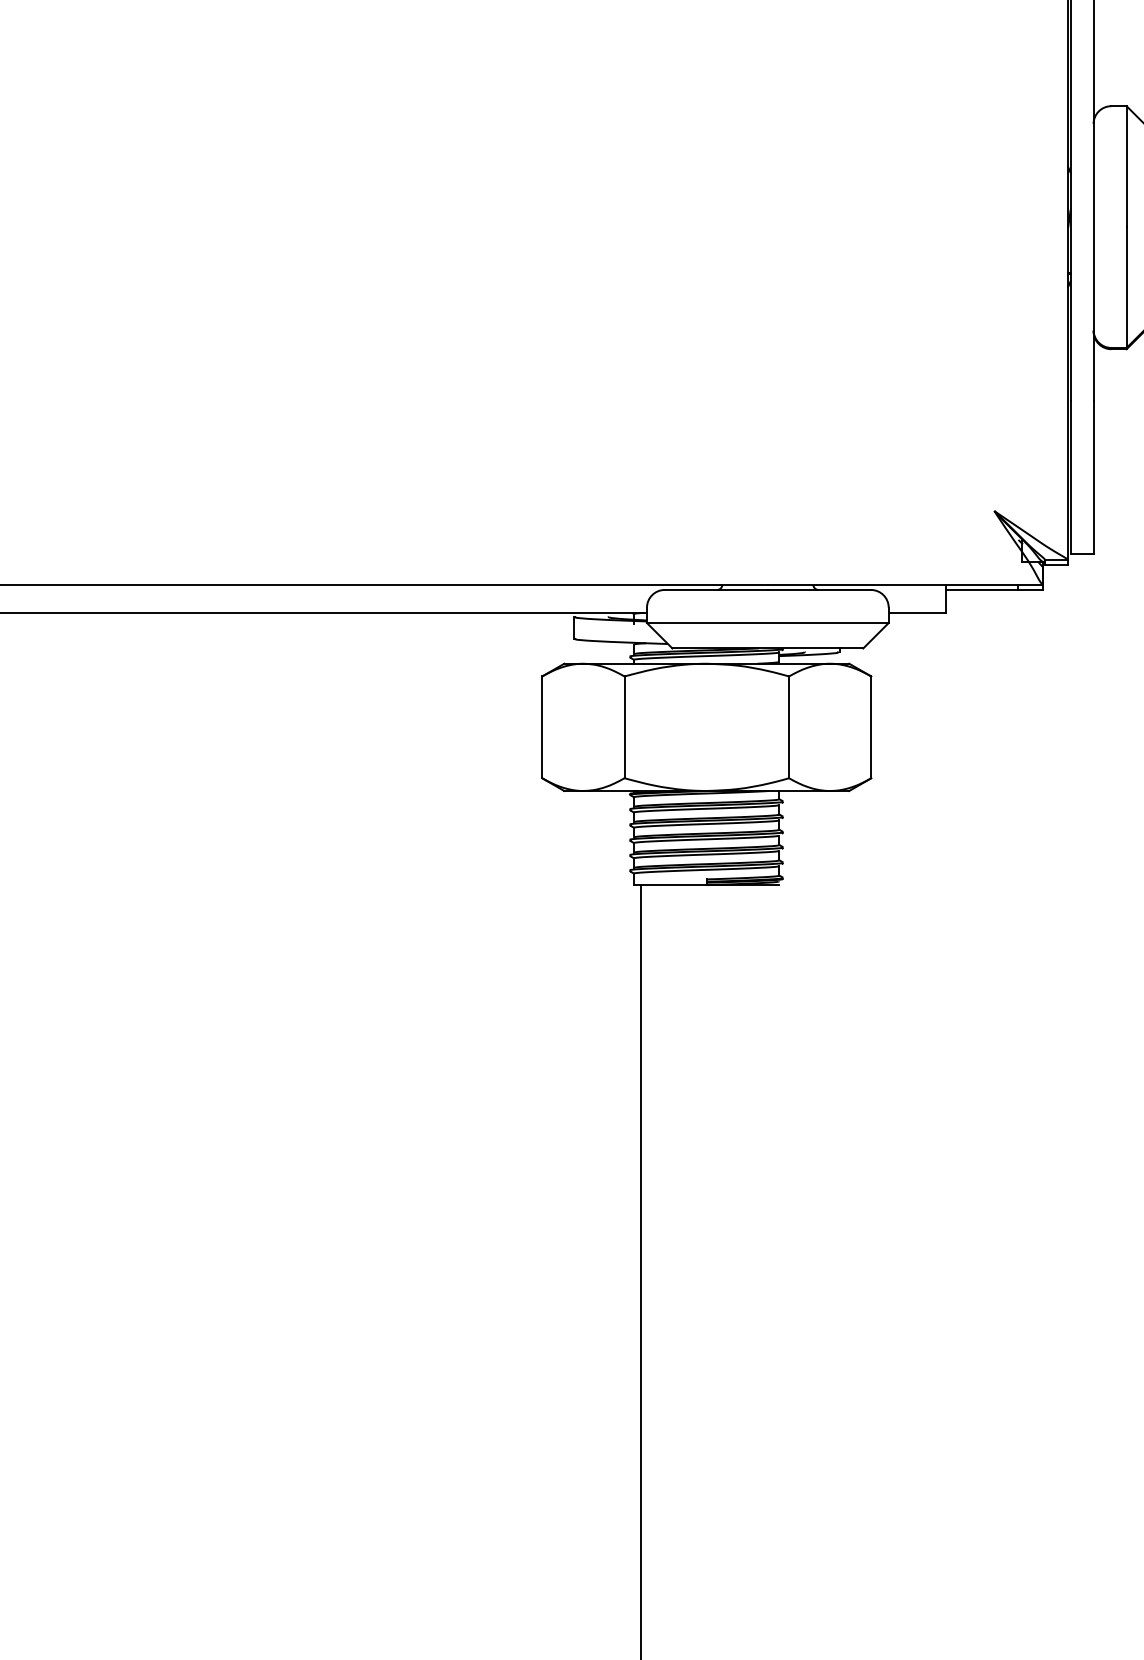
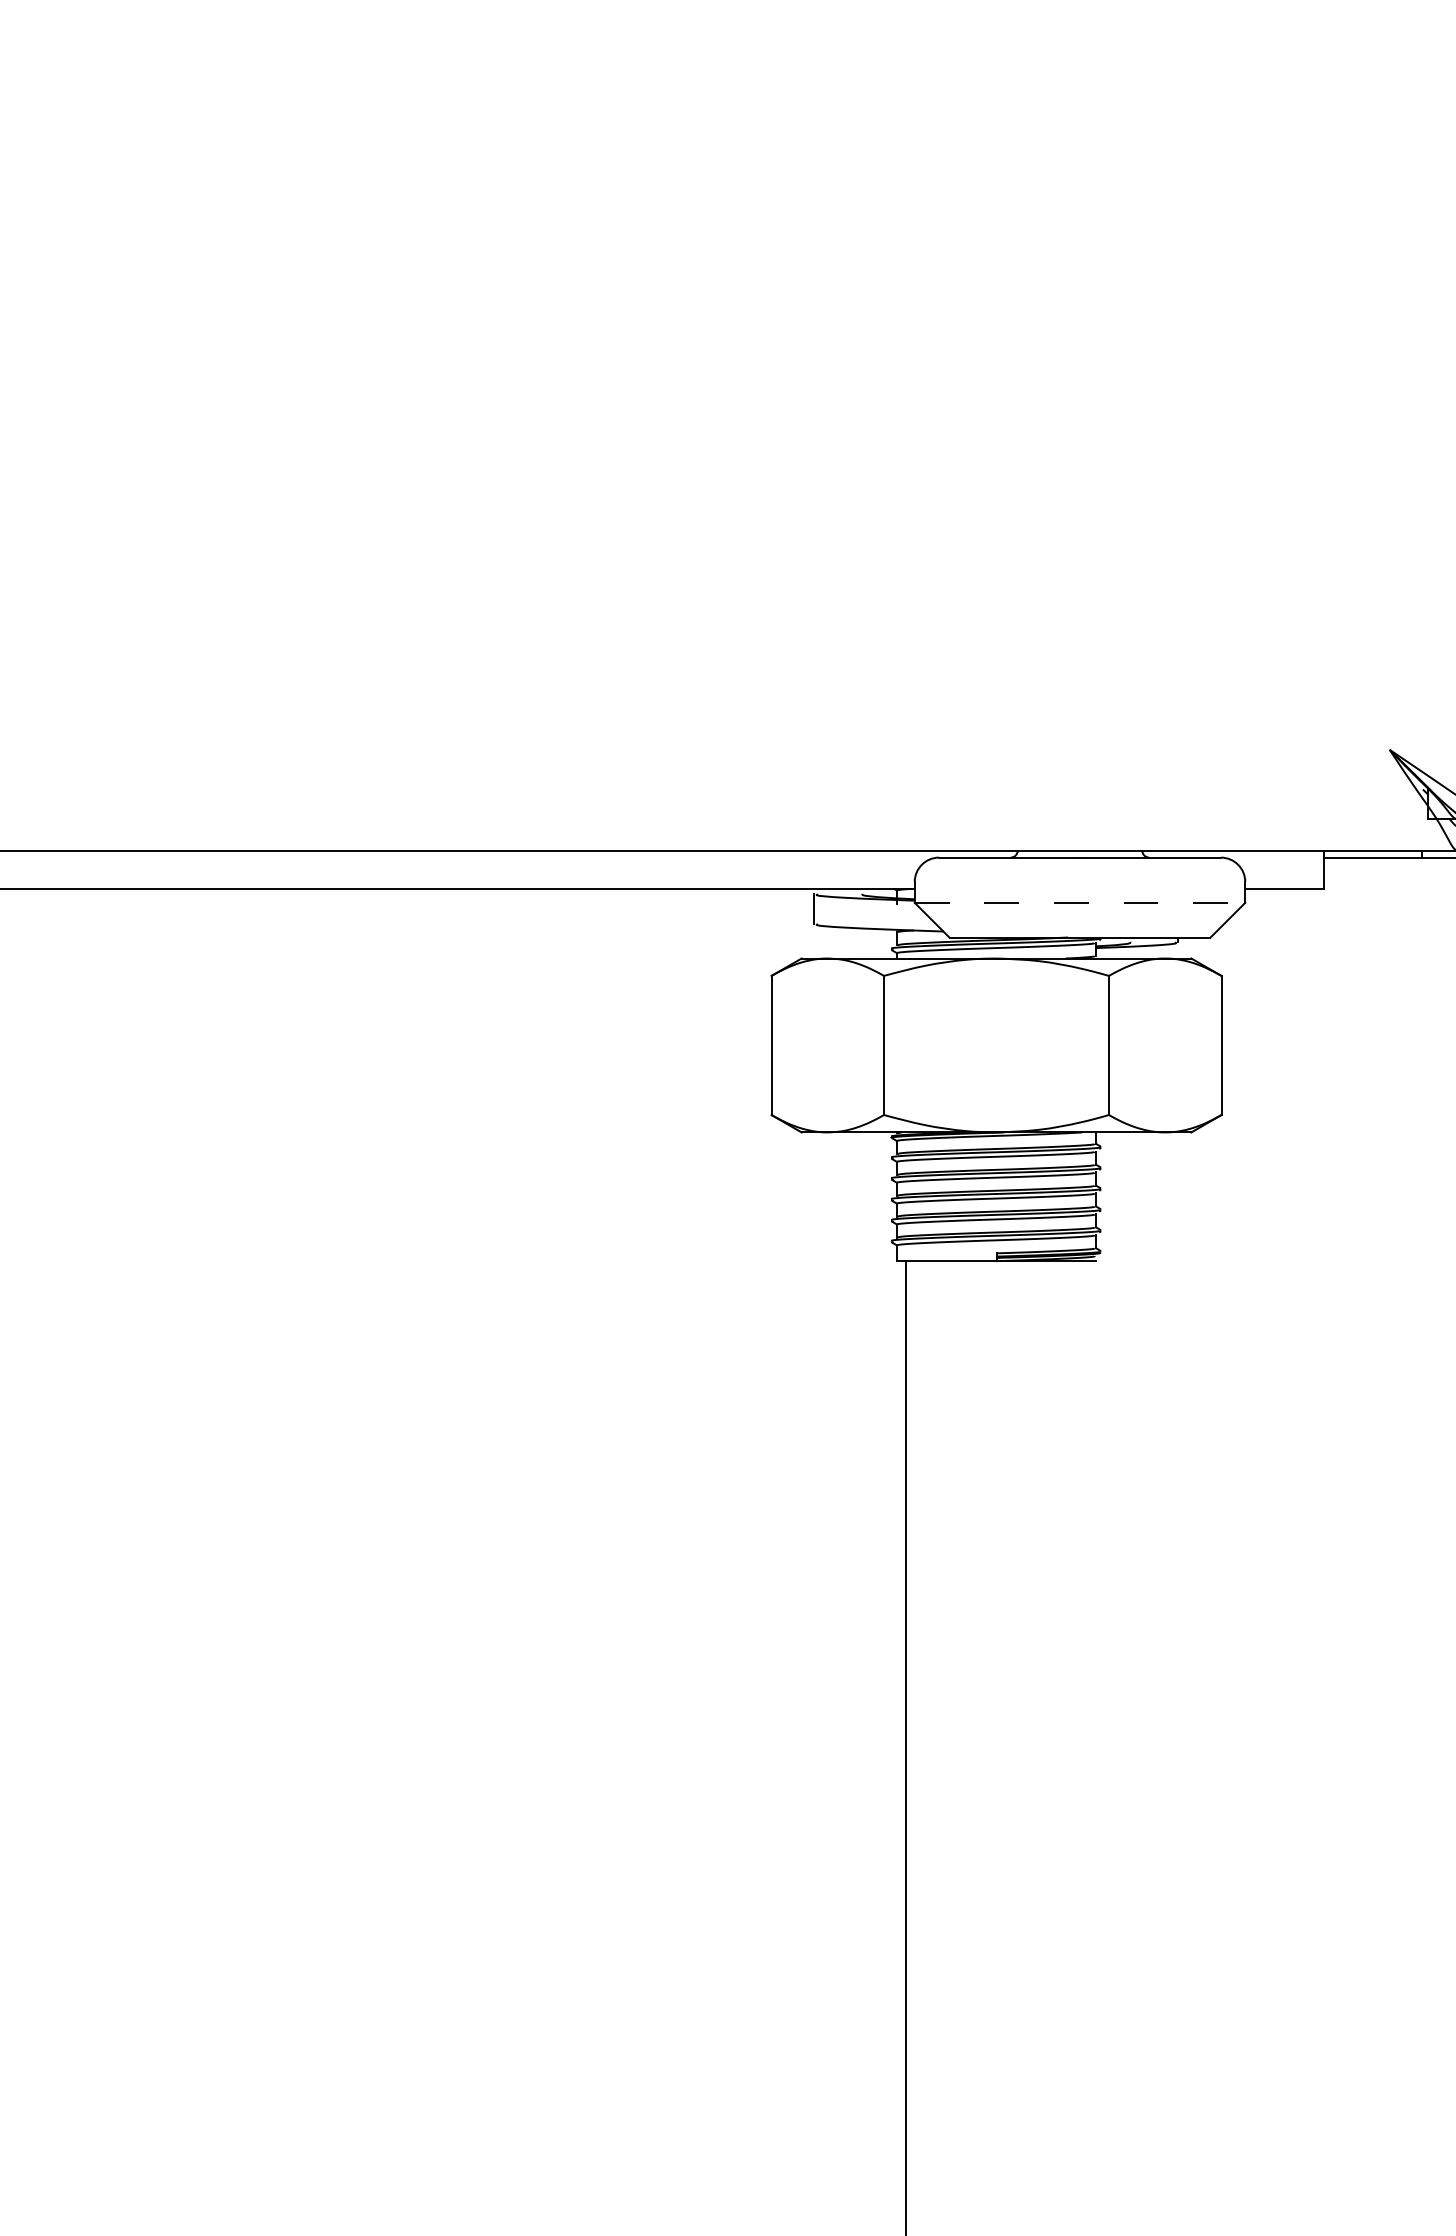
line: (767, 623) -> (1079, 903), solid -> dashed

